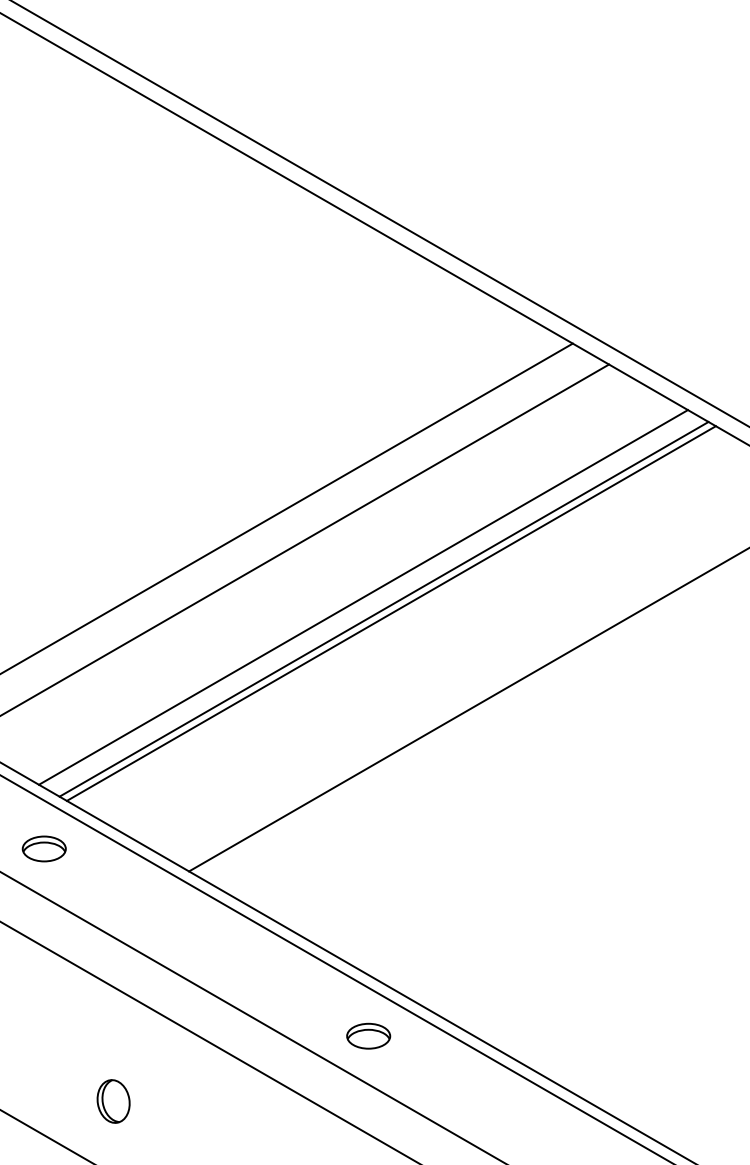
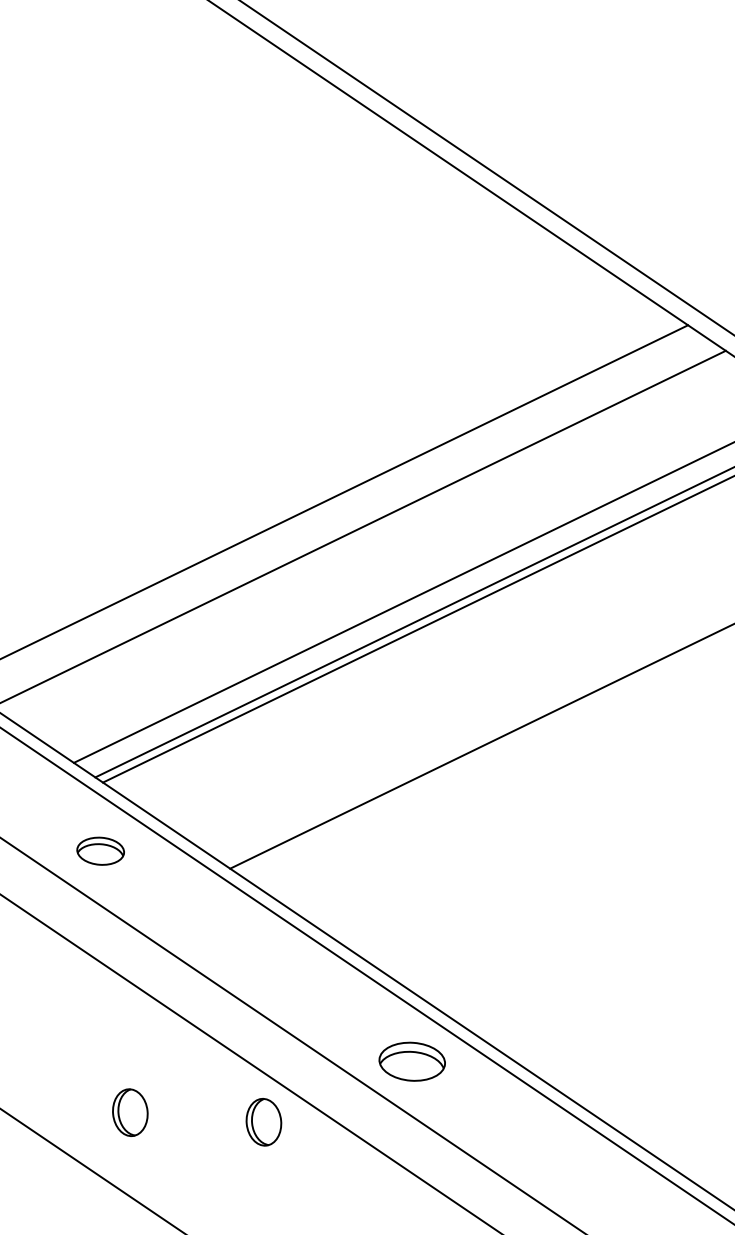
part: (43, 848) -> (99, 850), moved
part: (368, 1035) -> (412, 1060), size x1.4
part: (236, 1101) -> (263, 1122), added

